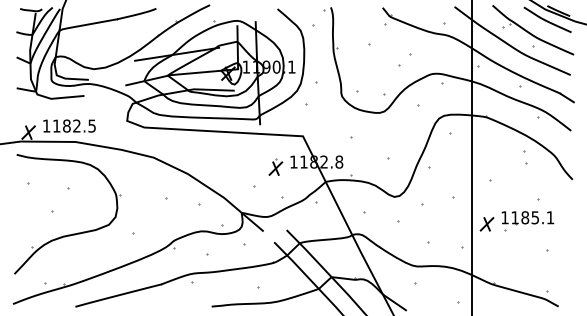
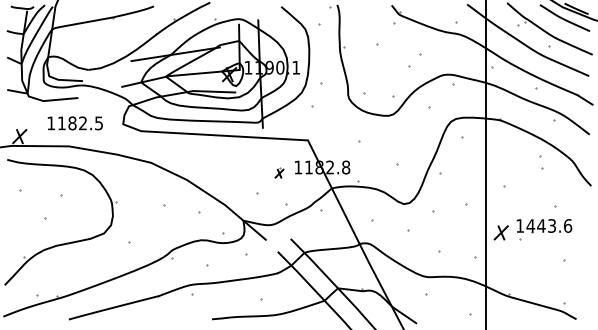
text: (69, 125) -> (75, 122), moved
part: (275, 166) -> (279, 172), size x0.6
text: (532, 217) -> (549, 225), 1185.1 -> 1443.6

